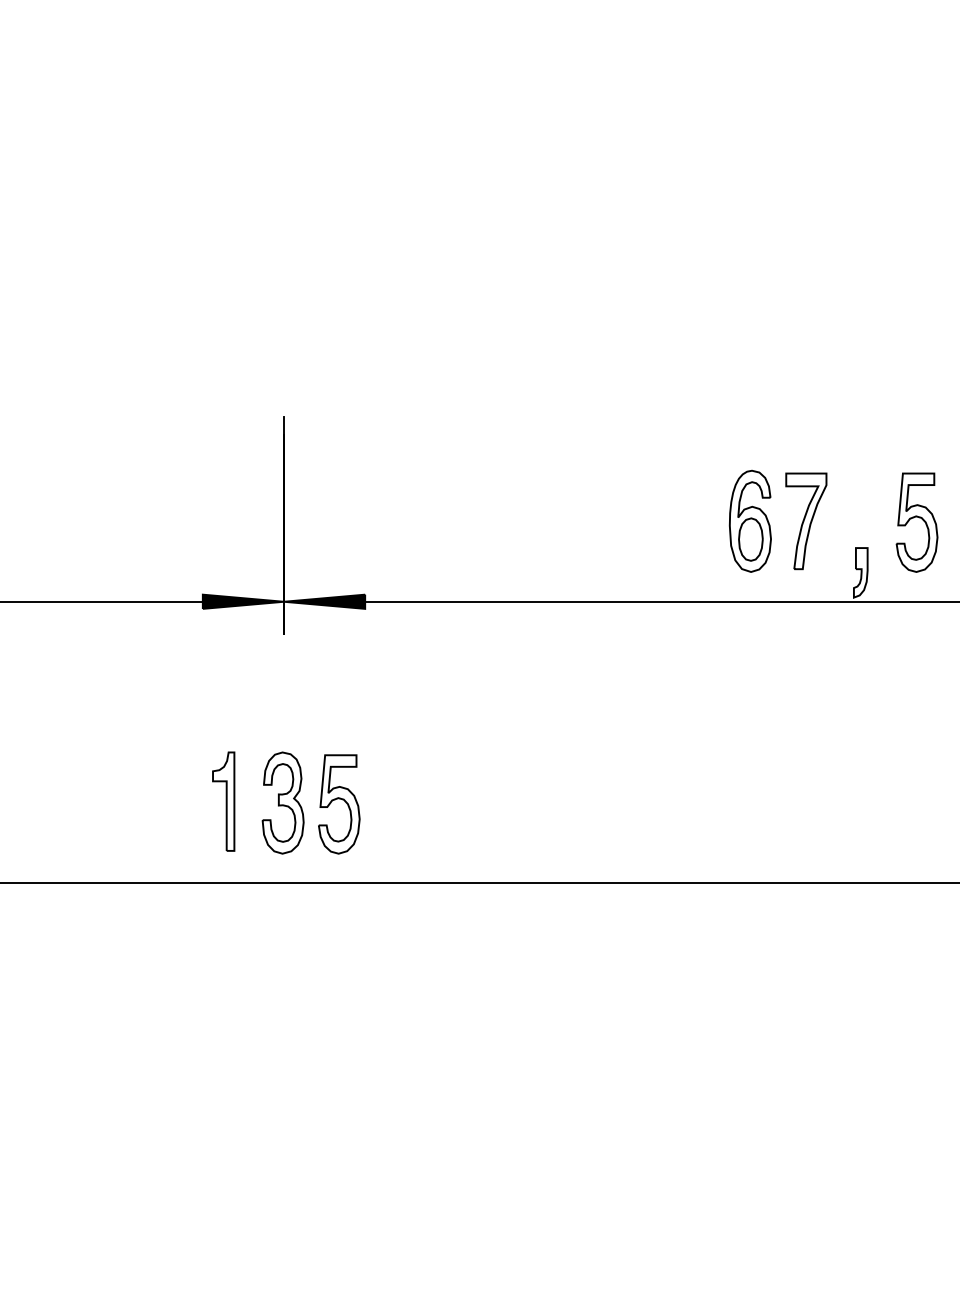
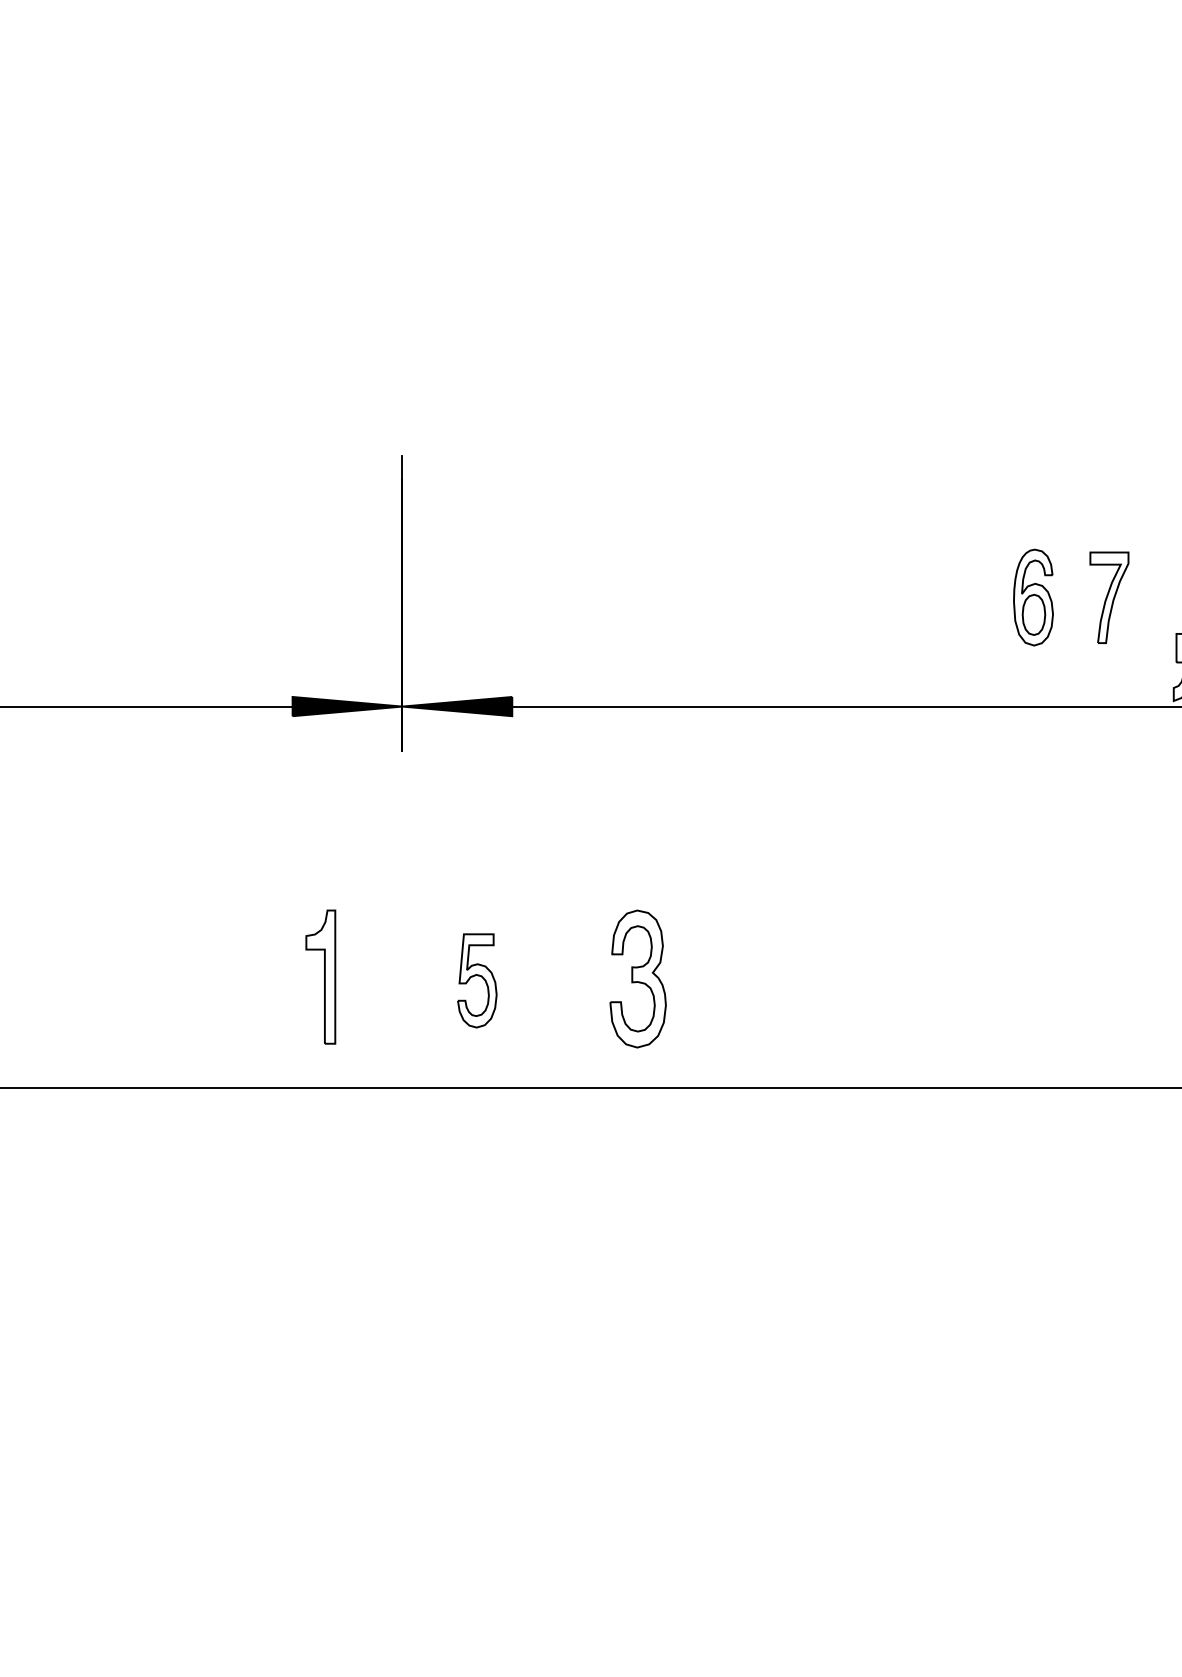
part: (749, 520) -> (1032, 596), size x0.7
part: (806, 521) -> (1109, 597), size x0.7
part: (282, 802) -> (637, 978), moved
part: (339, 804) -> (477, 980), size x0.7

